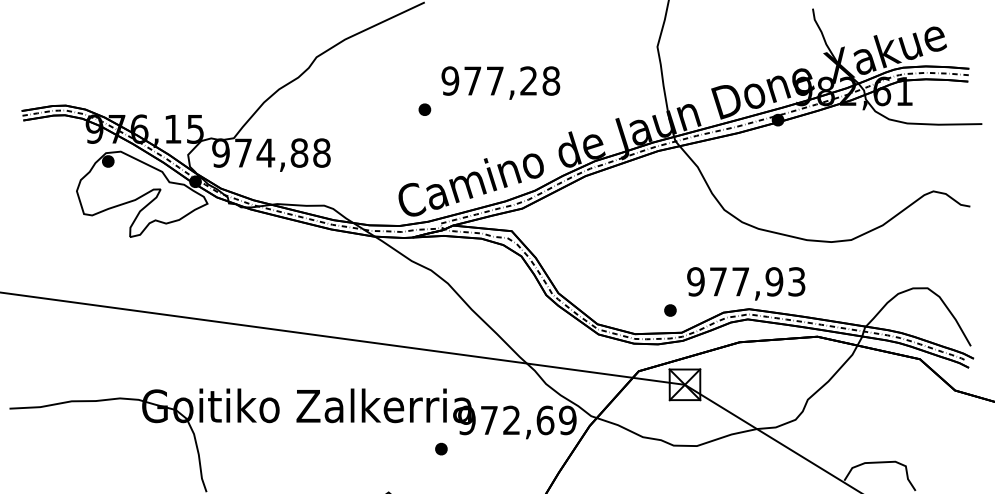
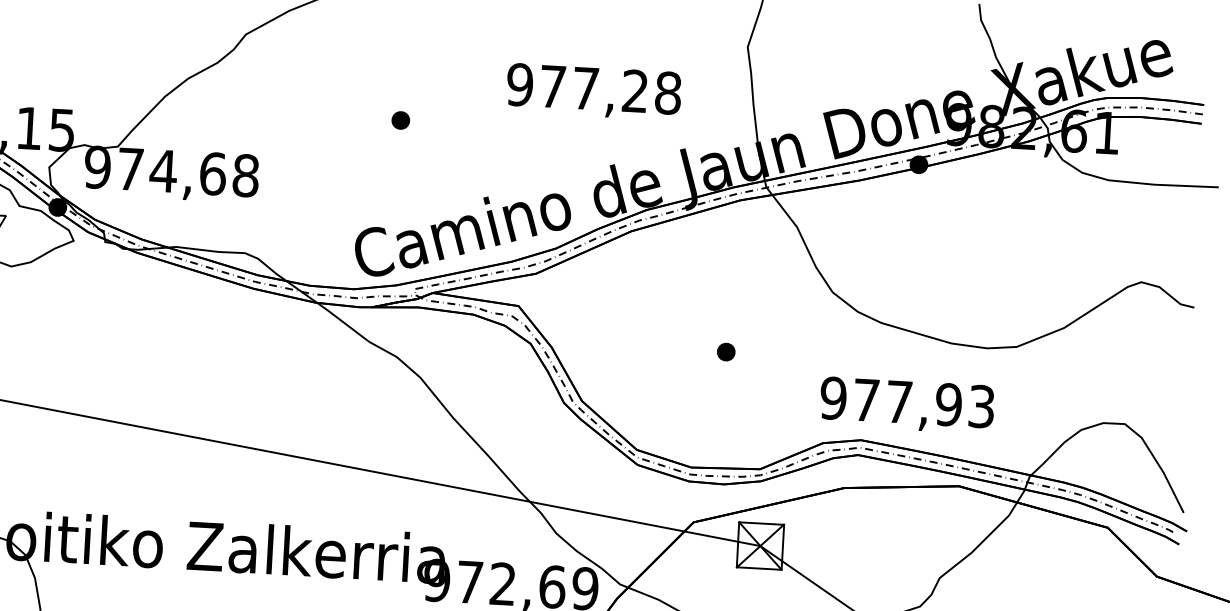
text: (500, 82) -> (593, 91), moved
text: (299, 152) -> (213, 173), 974,88 -> 974,68
text: (746, 283) -> (907, 404), moved
part: (670, 310) -> (726, 352), moved

